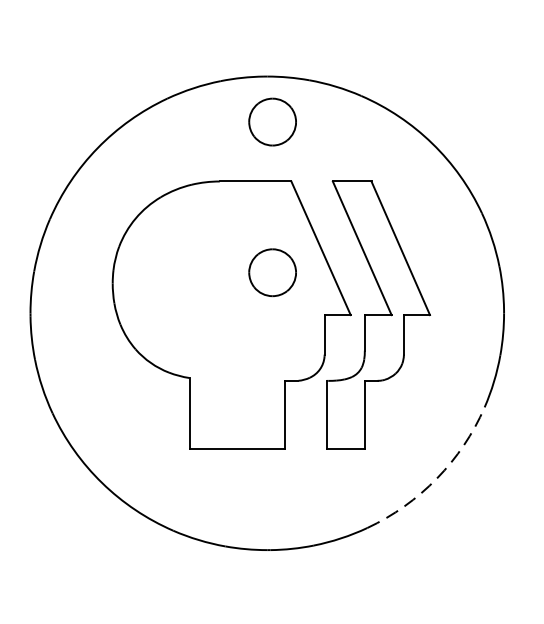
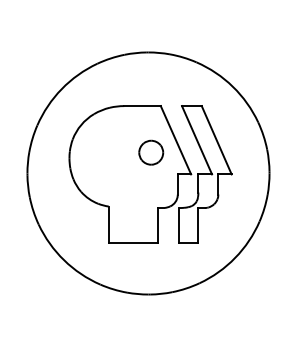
part: (273, 121) -> (151, 75), removed
arc: (437, 477) -> (235, 257), dashed -> solid

